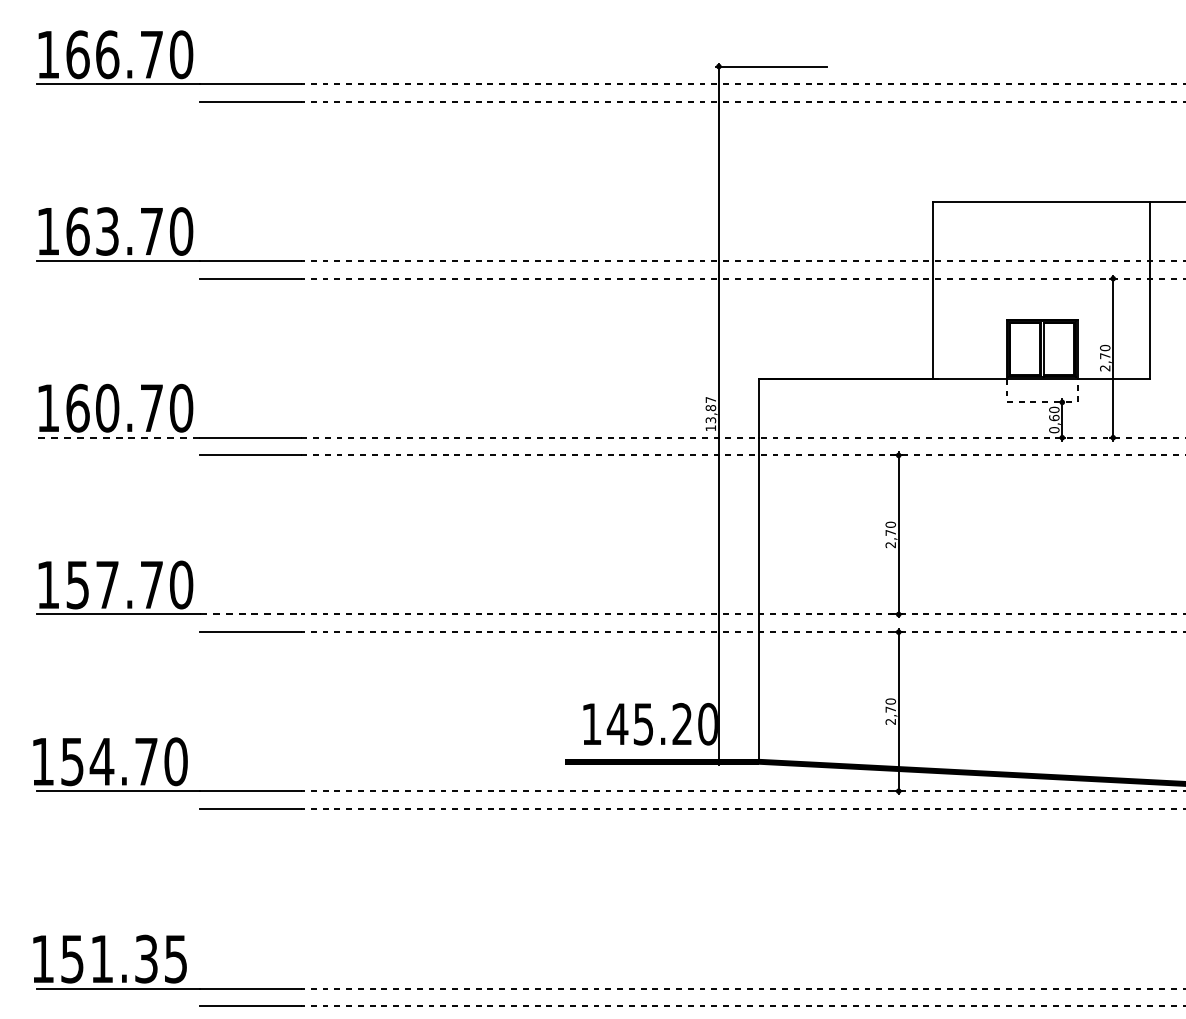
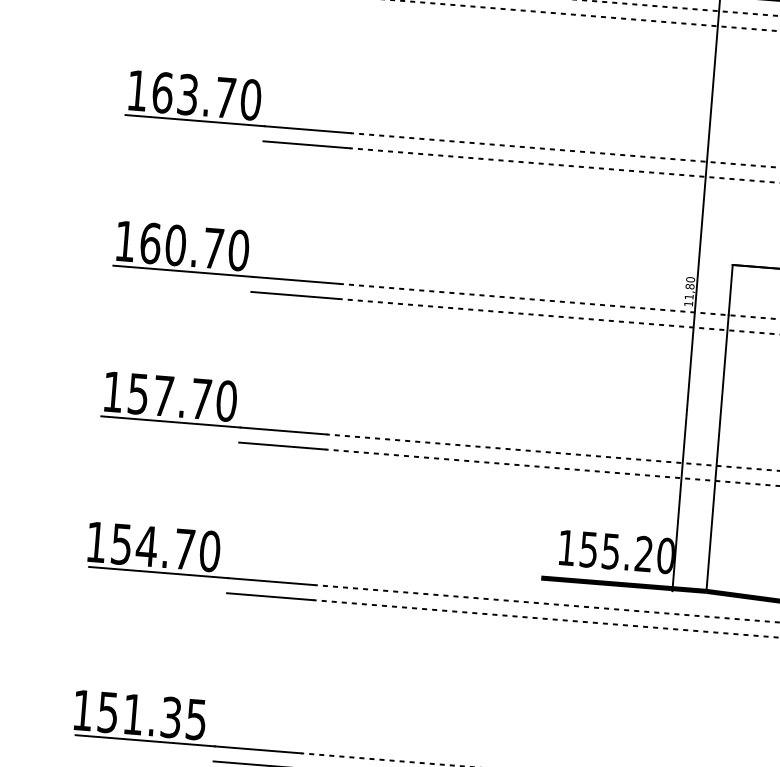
text: (710, 409) -> (689, 287), 13,87 -> 11,80
line: (118, 437) -> (183, 271), dashed -> solid
line: (250, 614) -> (283, 431), dashed -> solid
text: (617, 724) -> (588, 549), 145.20 -> 155.20

